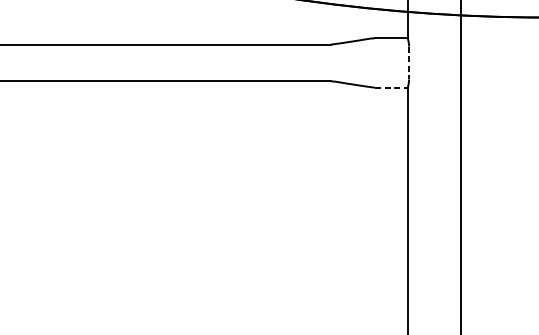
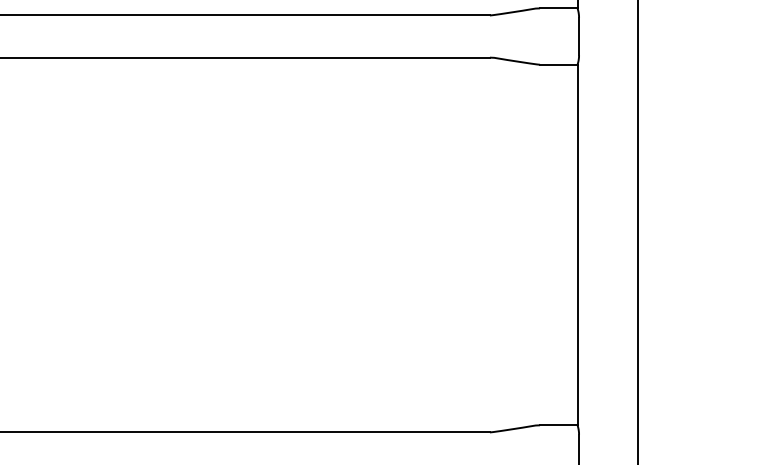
line: (409, 62) -> (579, 36), dashed -> solid
line: (391, 87) -> (558, 64), dashed -> solid

